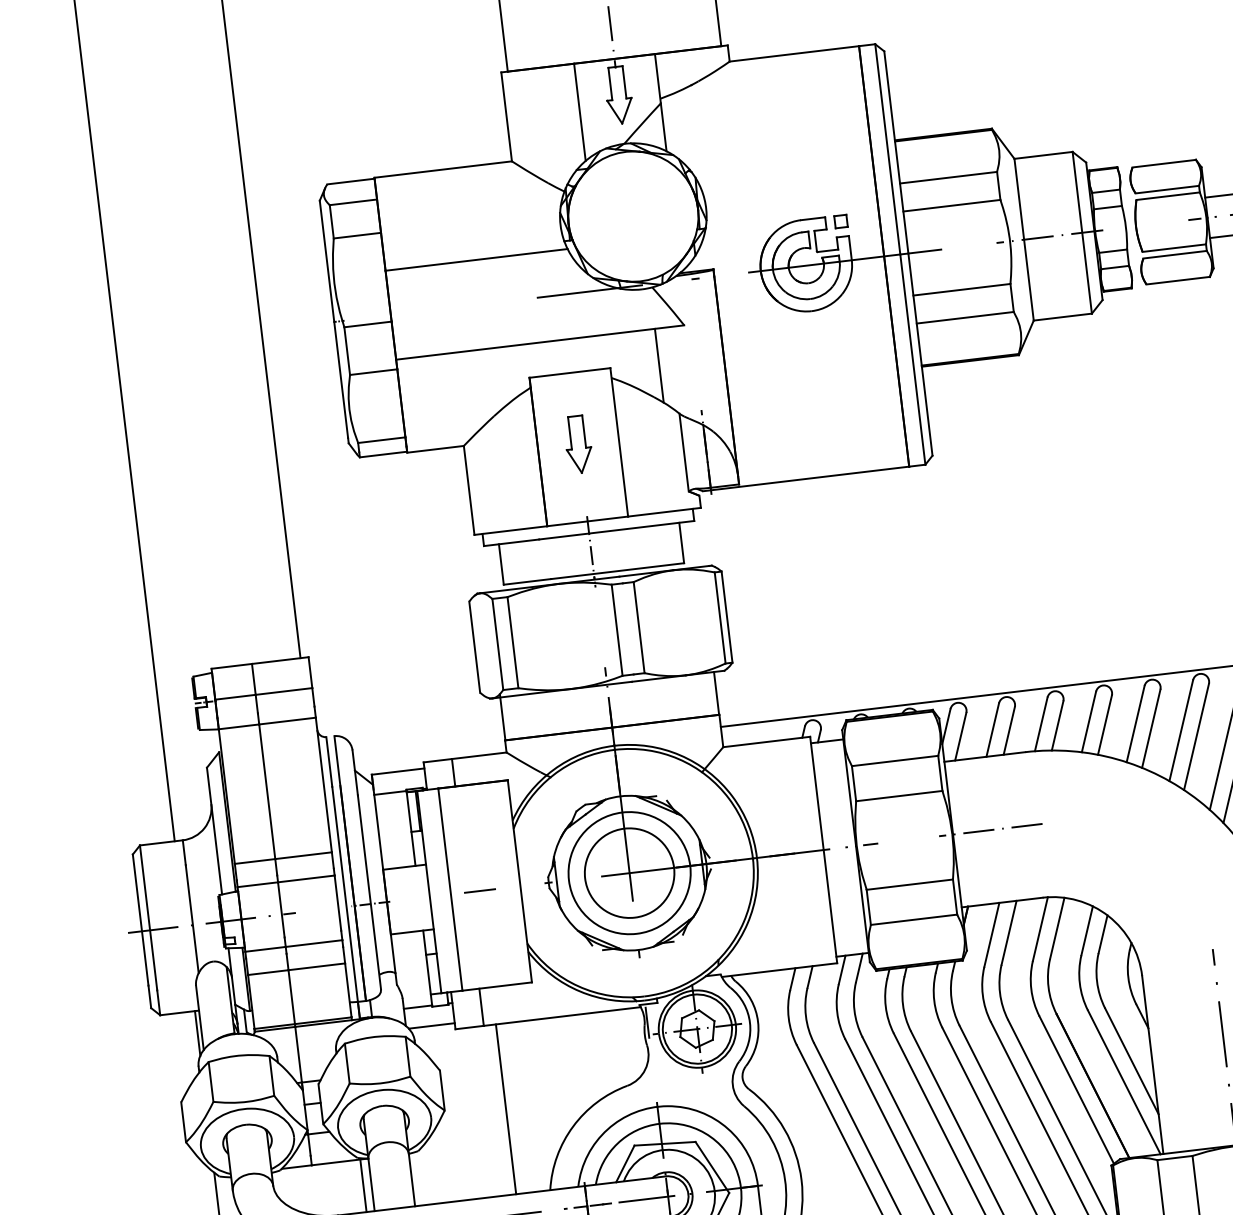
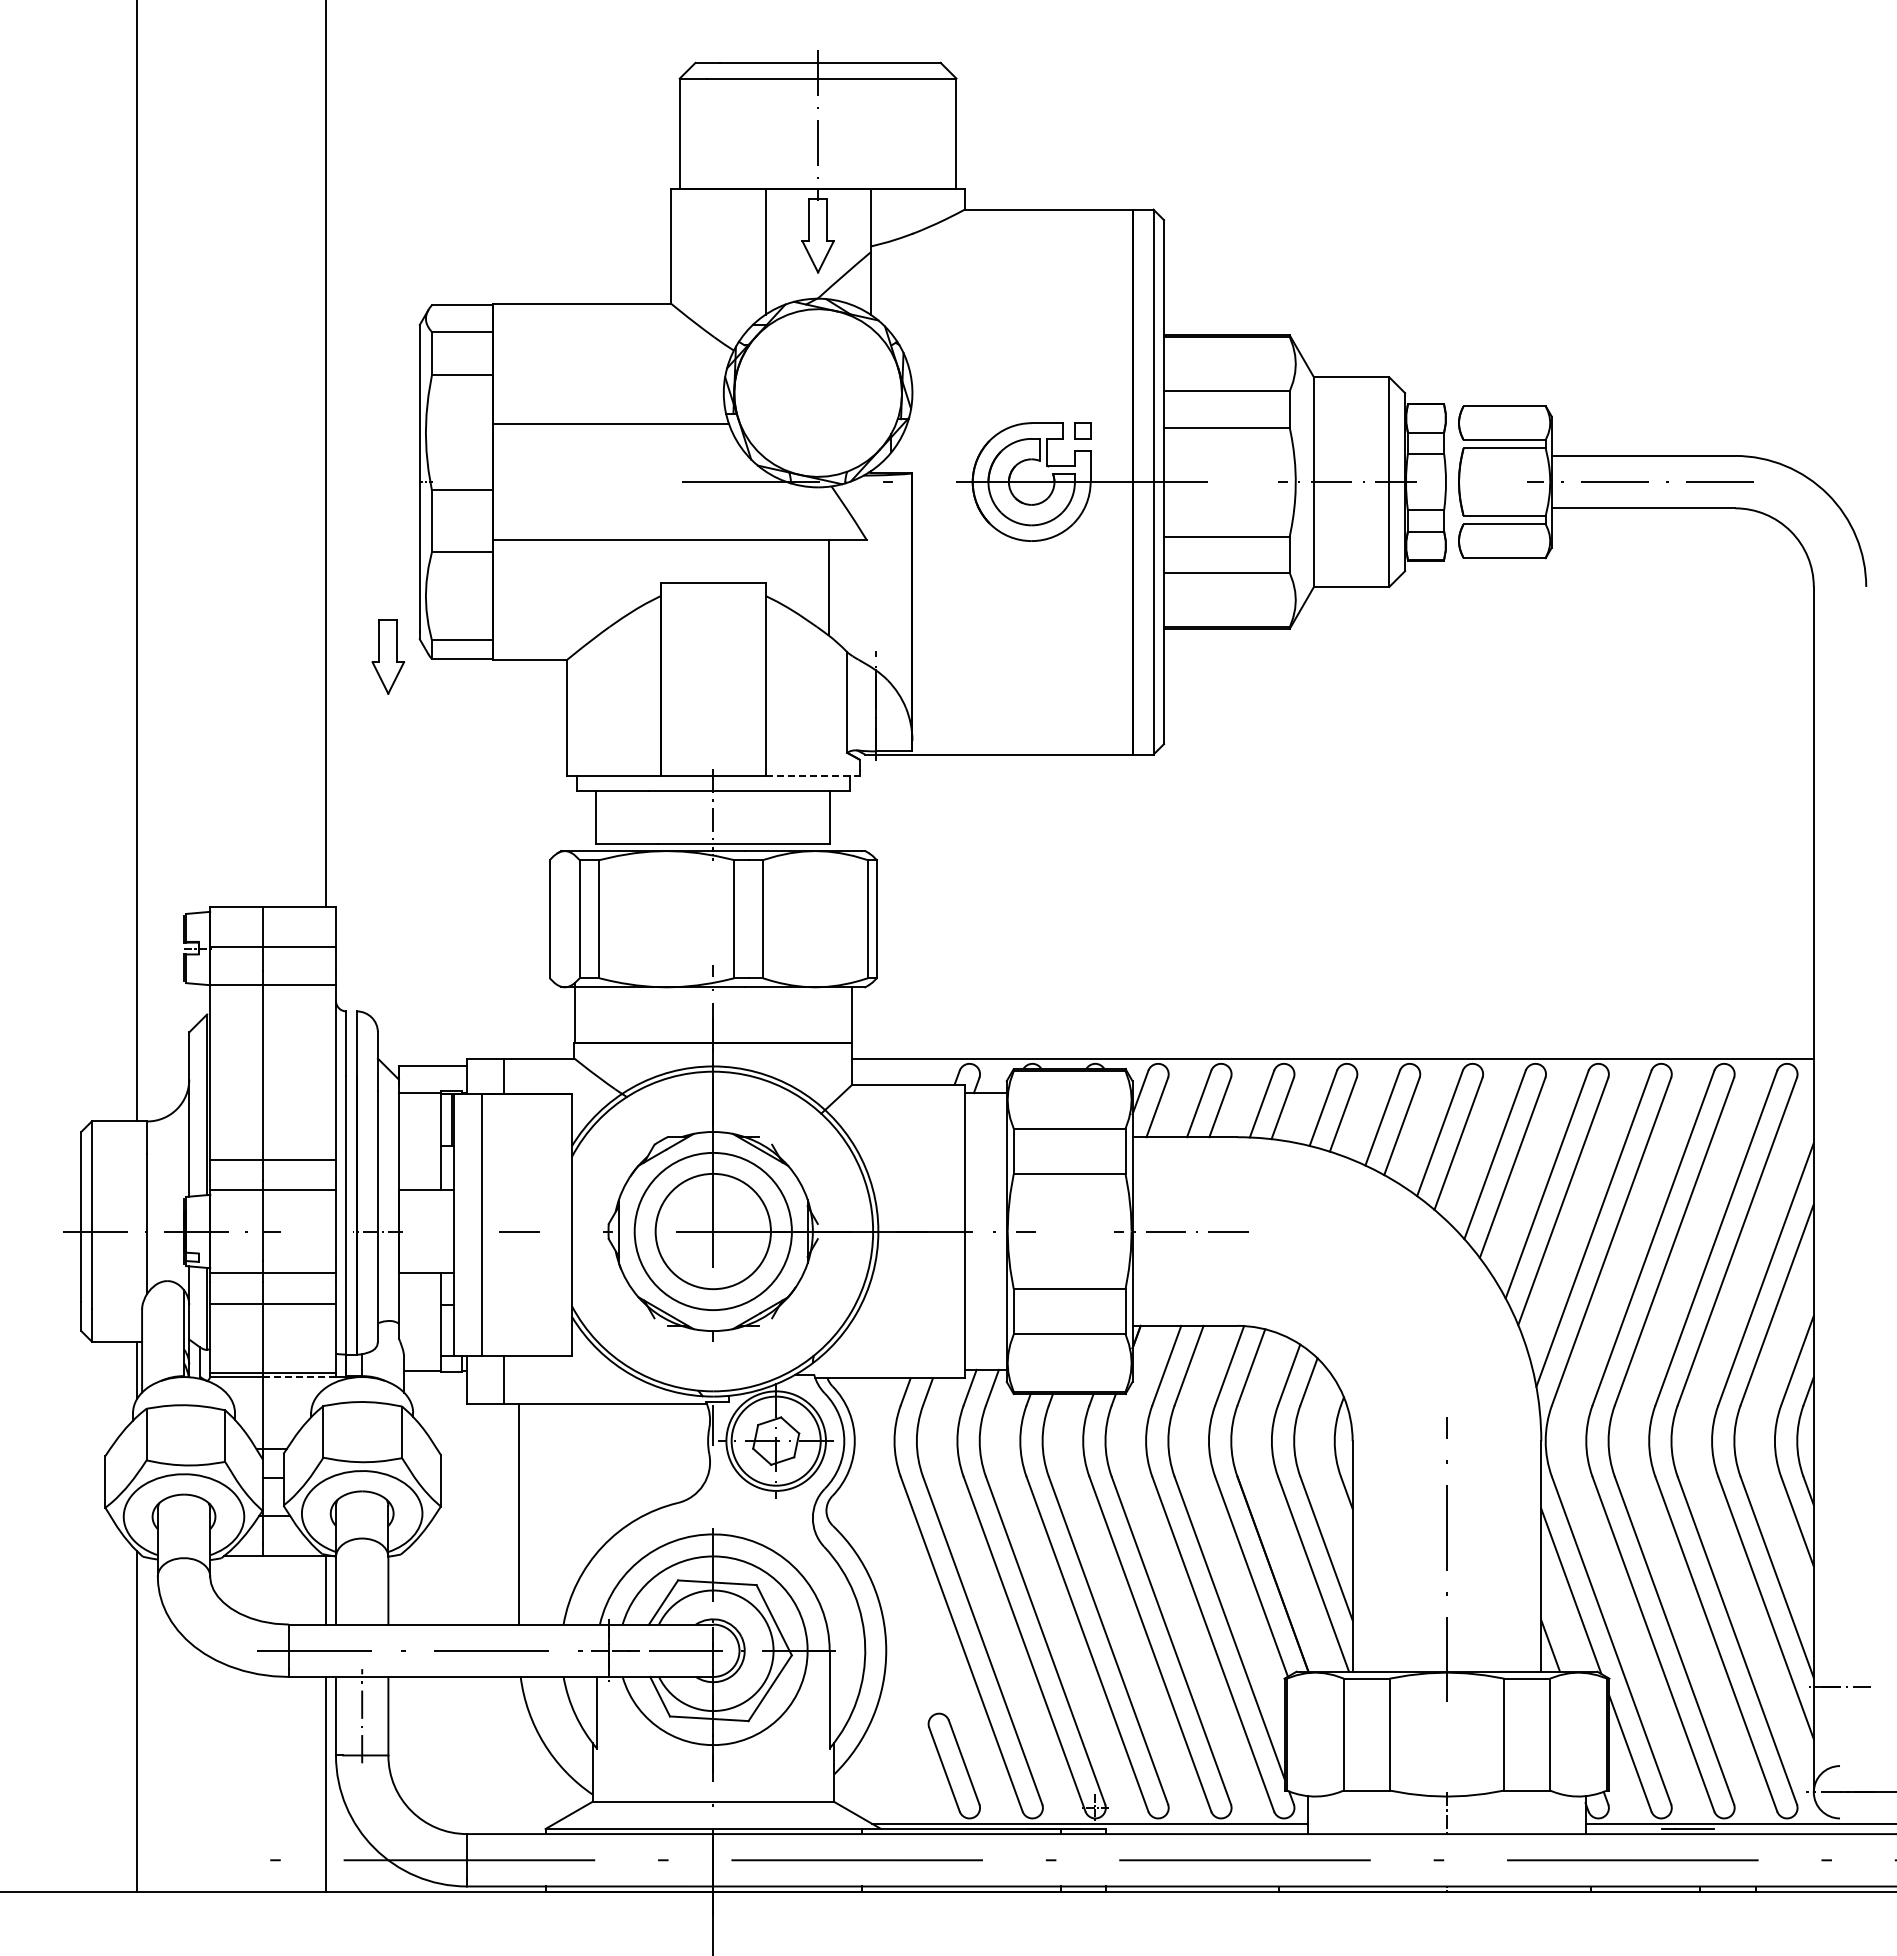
part: (577, 444) -> (387, 656), moved
line: (664, 512) -> (813, 775), solid -> dashed
line: (323, 1023) -> (299, 1377), solid -> dashed
line: (432, 1025) -> (437, 1396), removed

